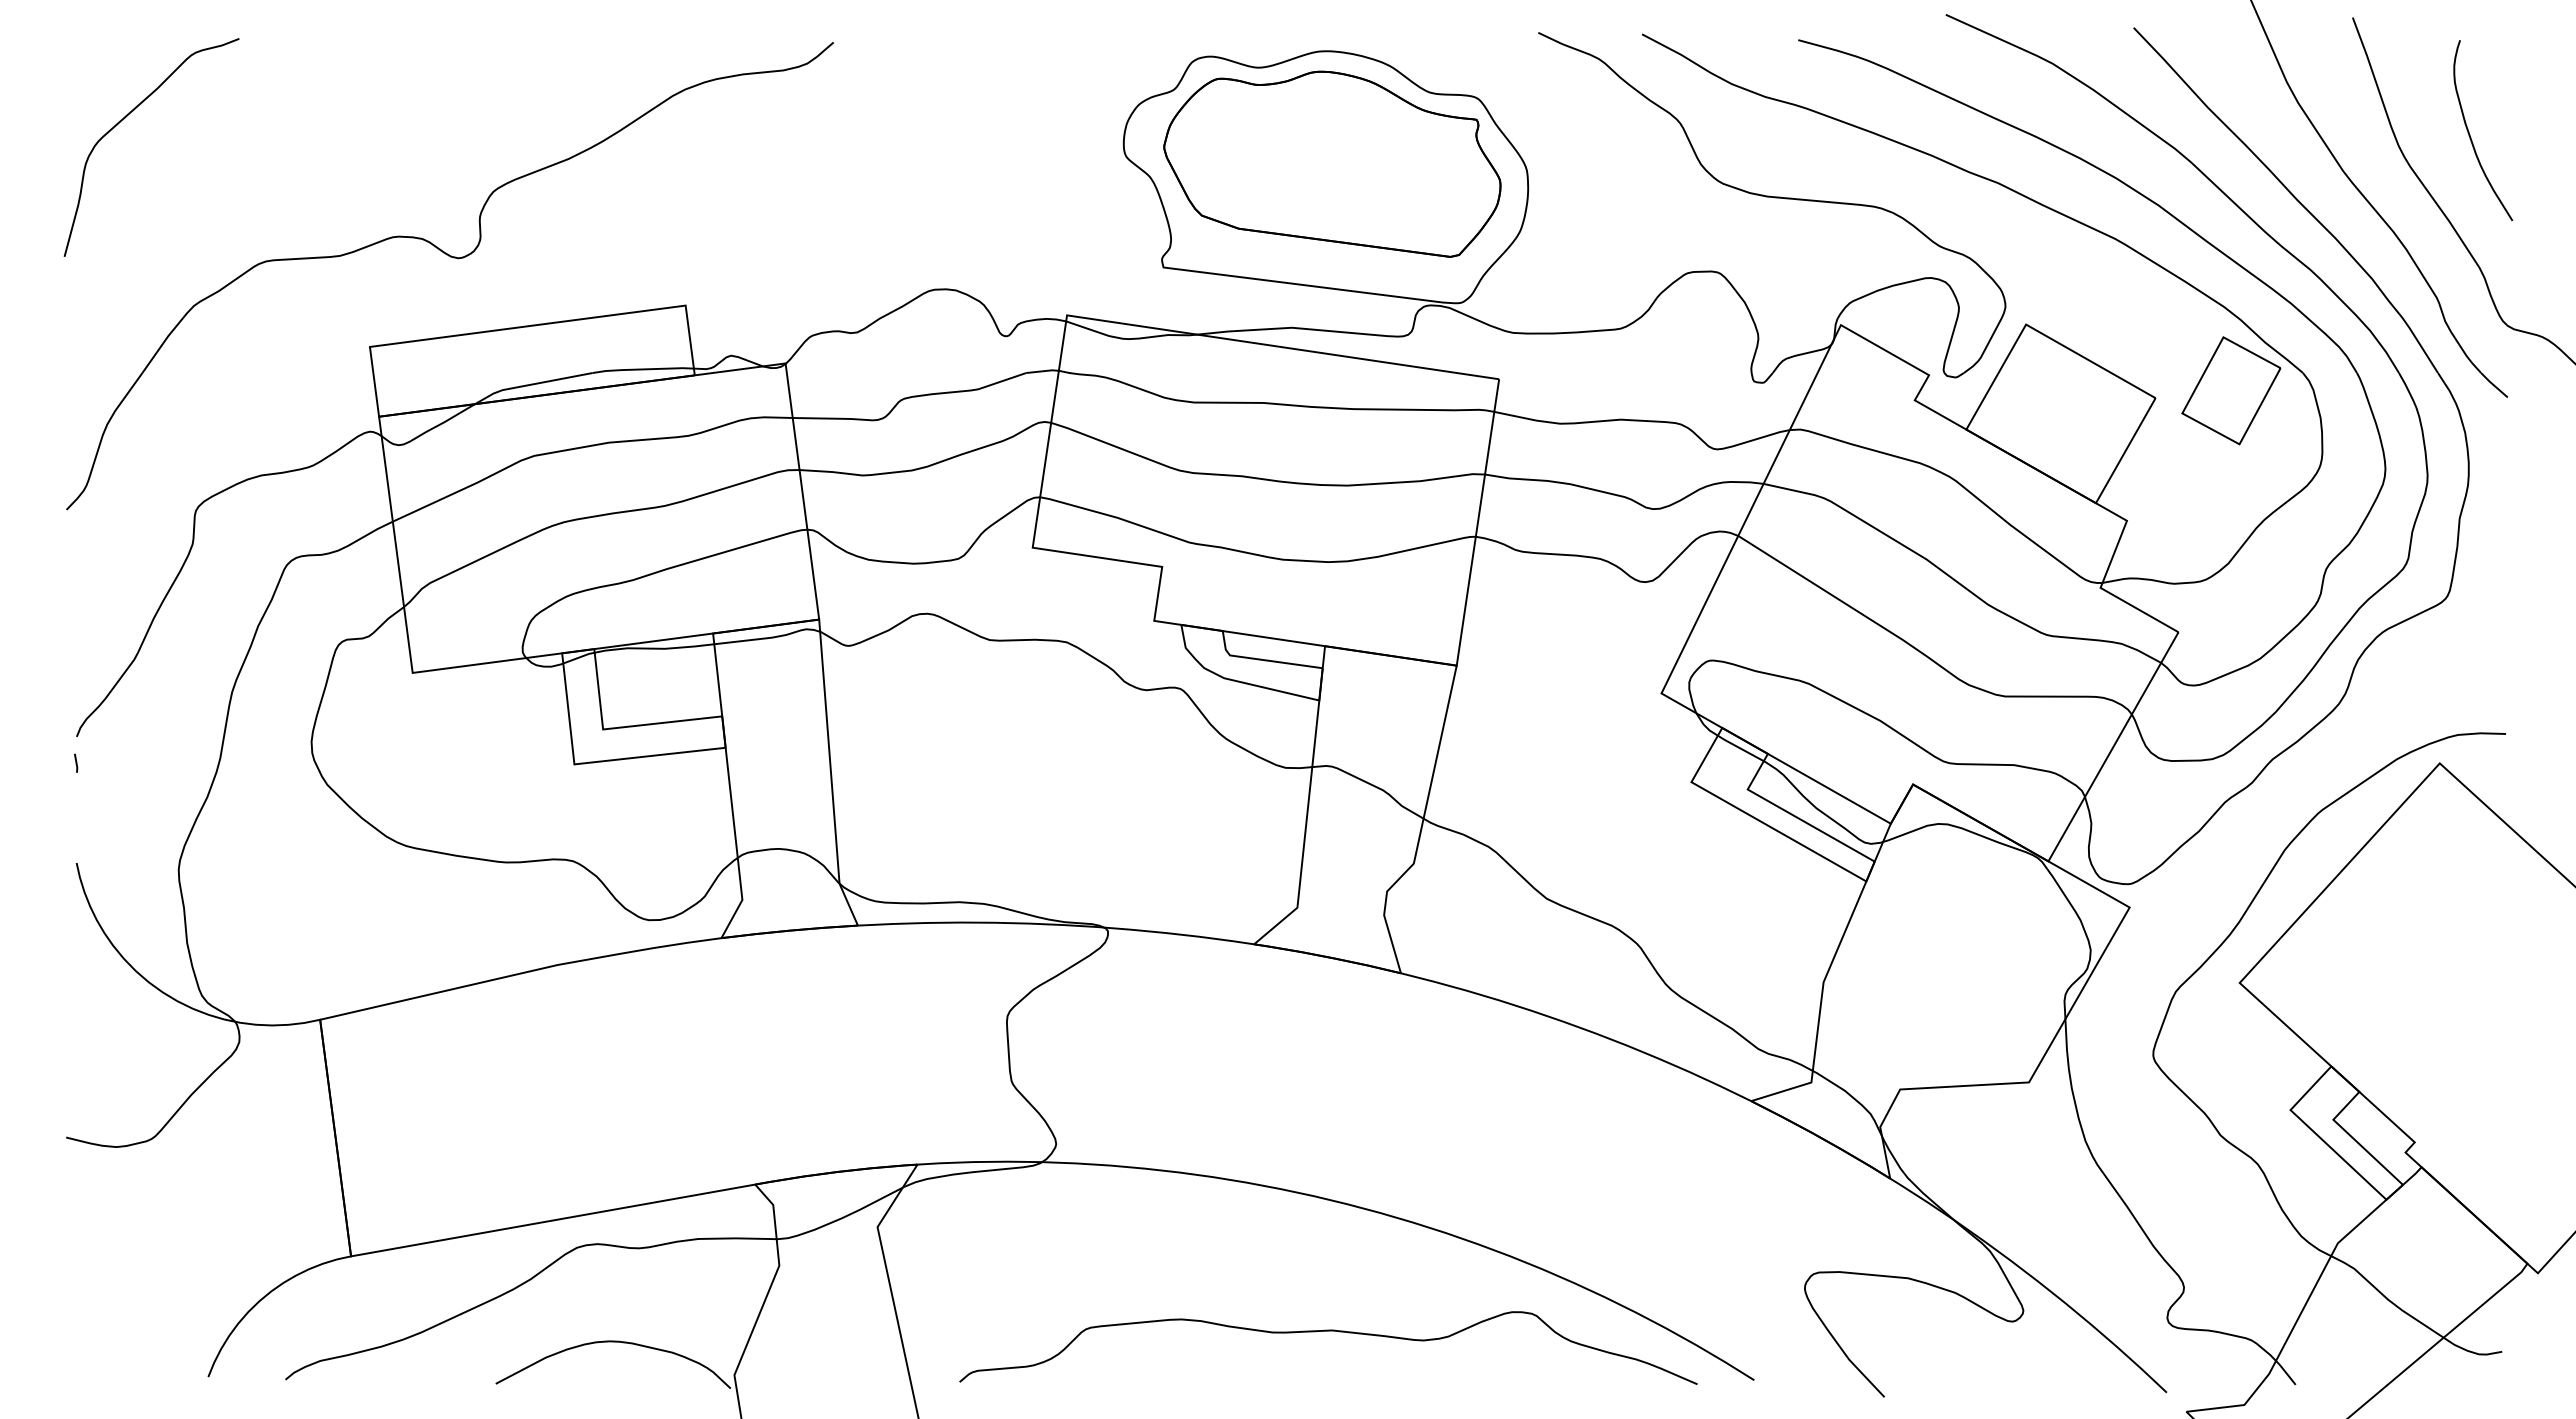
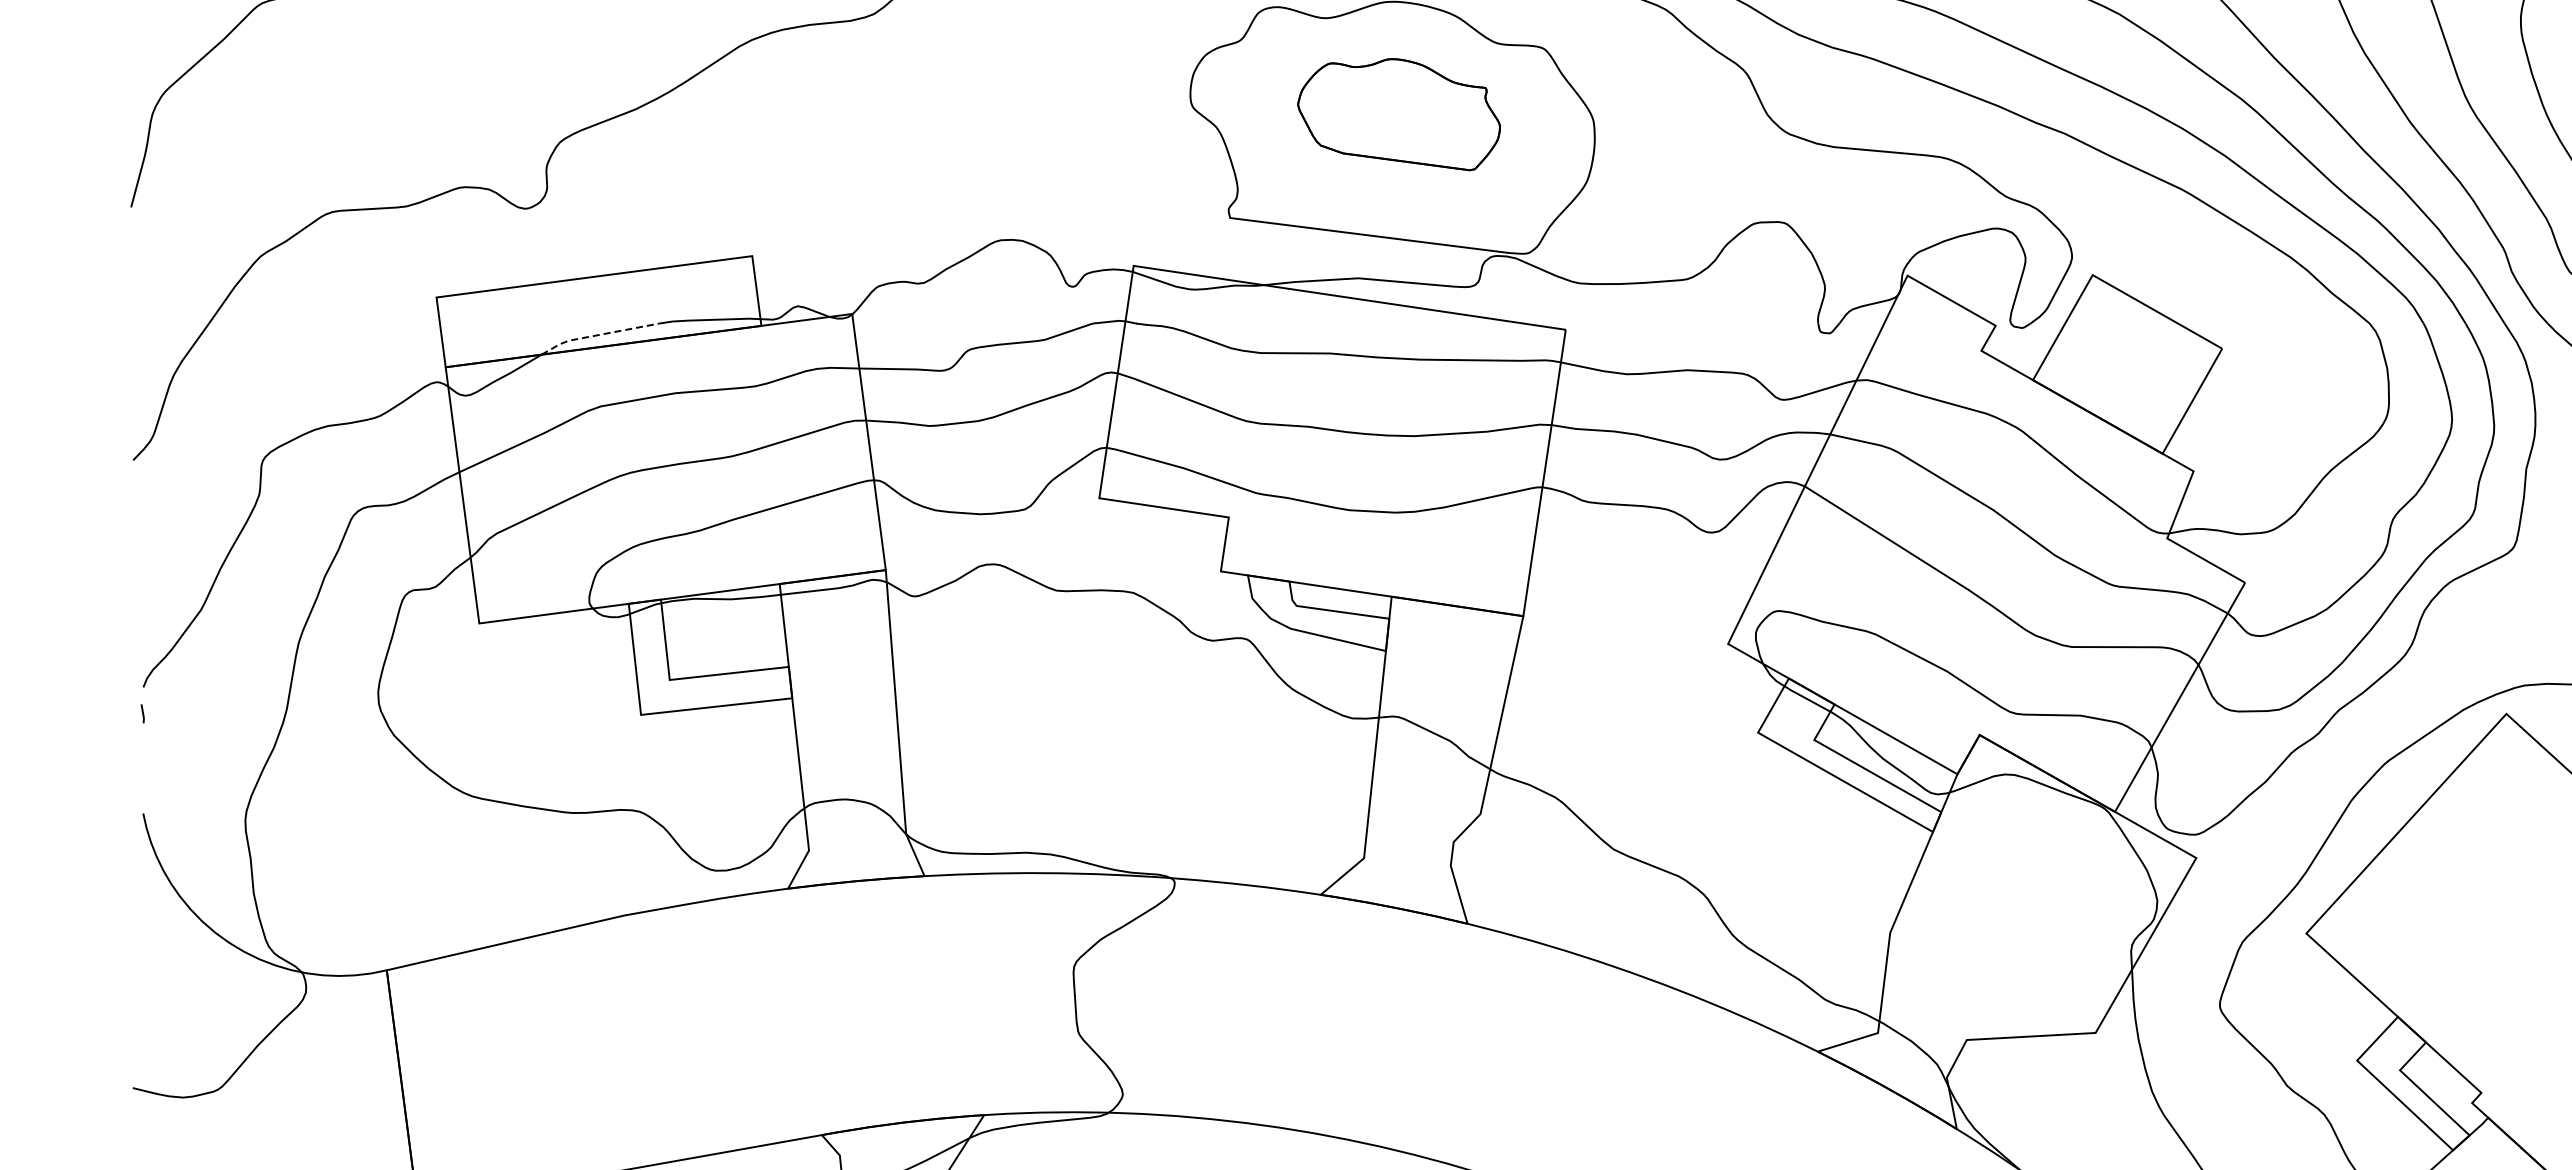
part: (1332, 163) -> (1399, 114), size x0.6
line: (530, 384) -> (597, 335), solid -> dashed
part: (2231, 390) -> (2298, 341), removed

